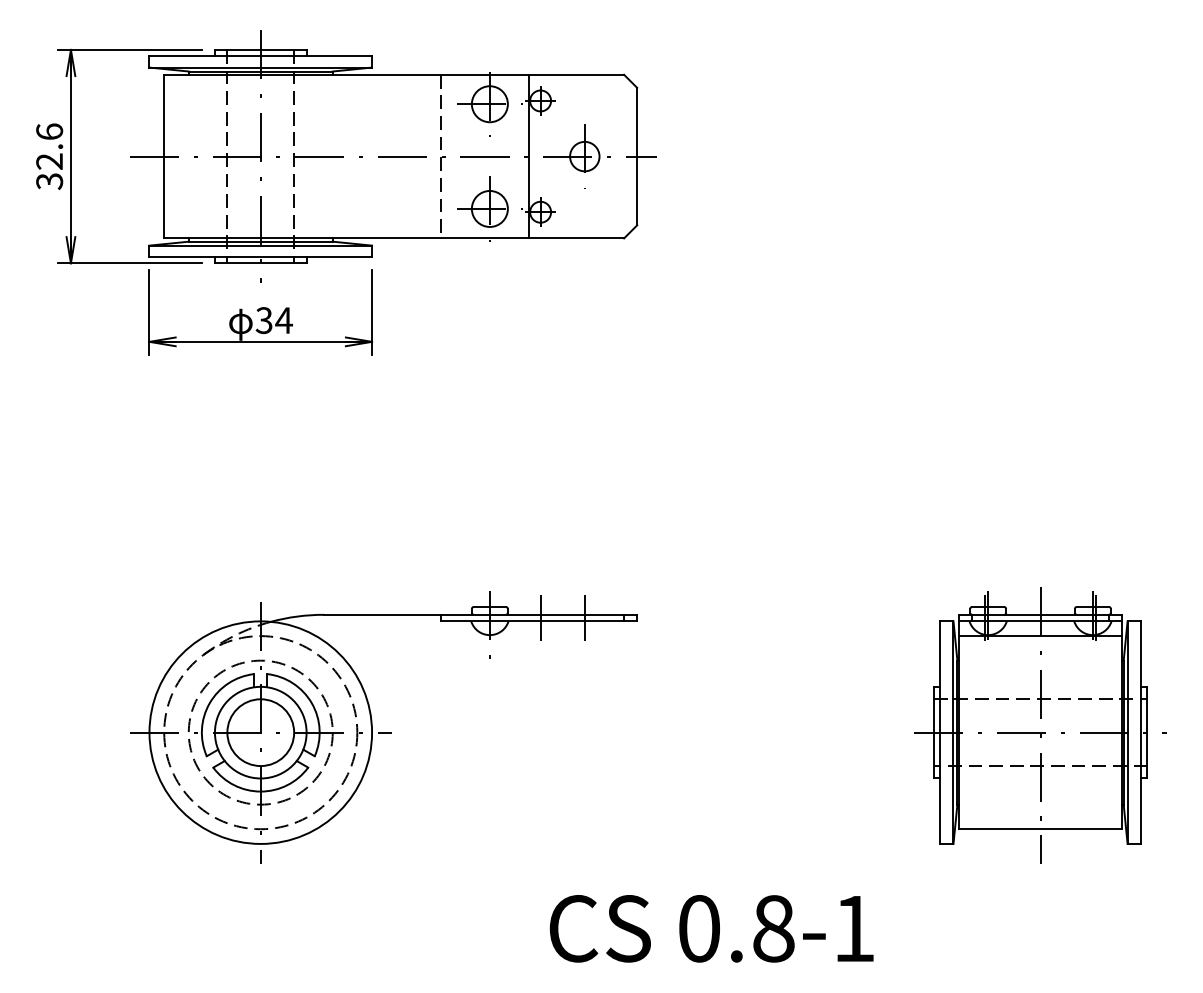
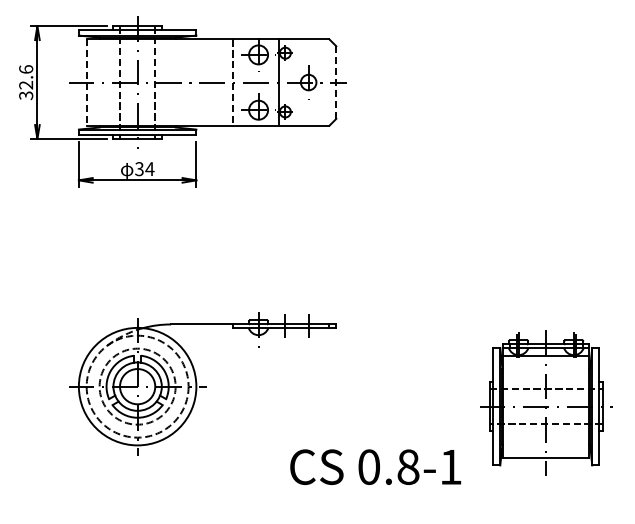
line: (163, 158) -> (86, 83), solid -> dashed
line: (637, 158) -> (336, 83), solid -> dashed
part: (1041, 724) -> (546, 402), moved
text: (711, 927) -> (375, 466), moved

